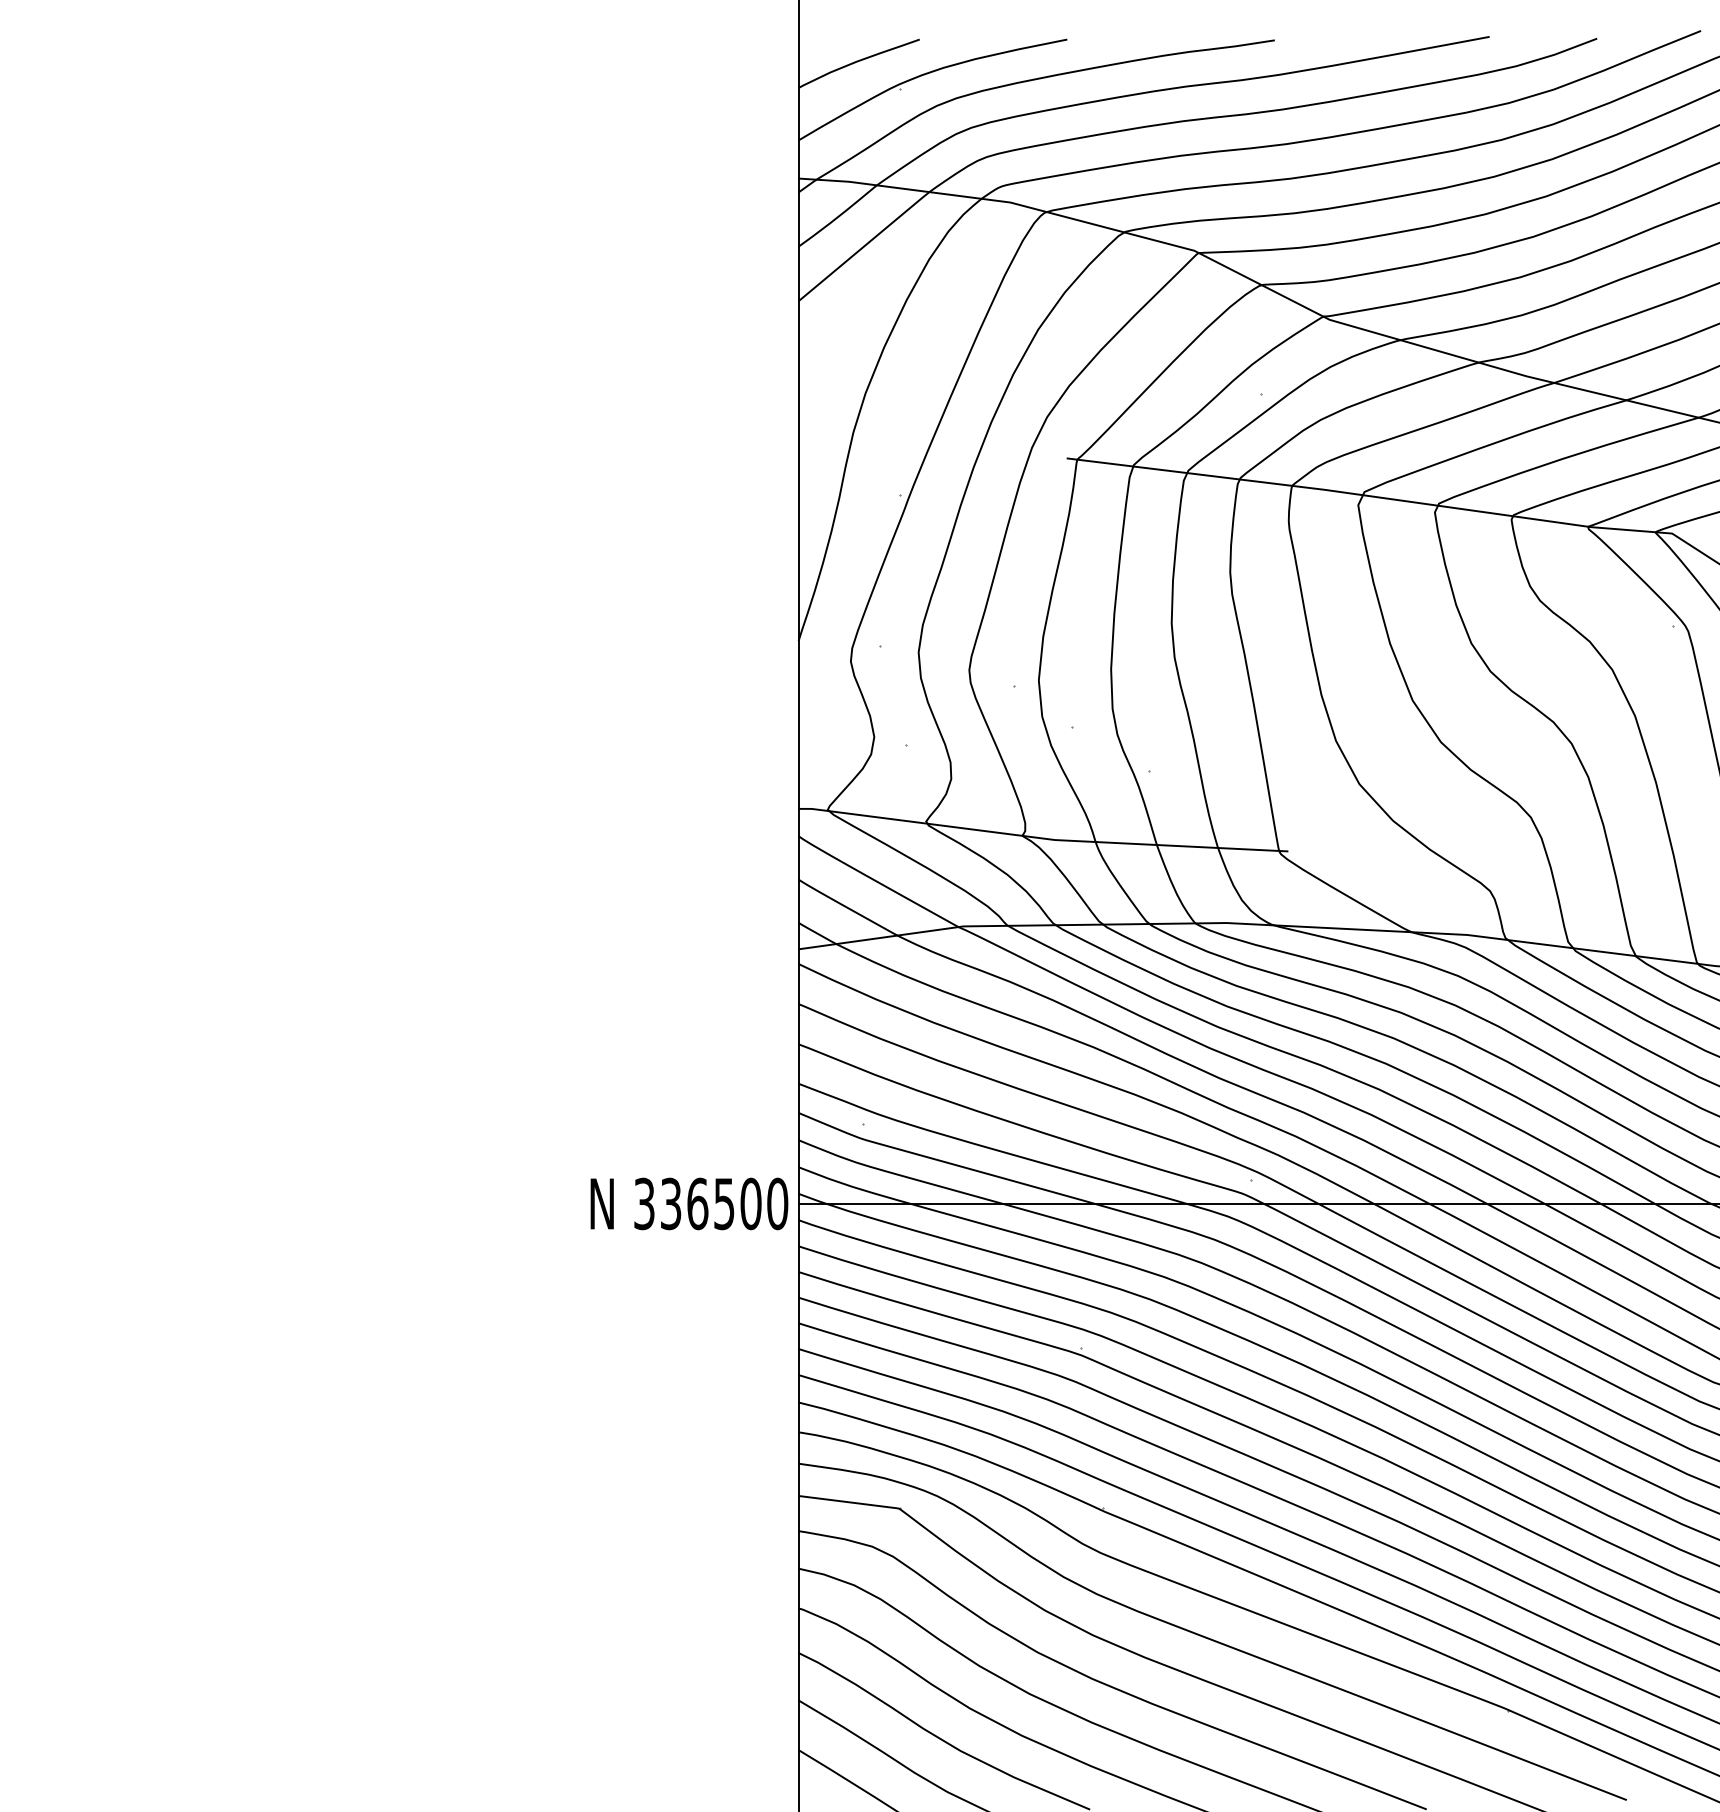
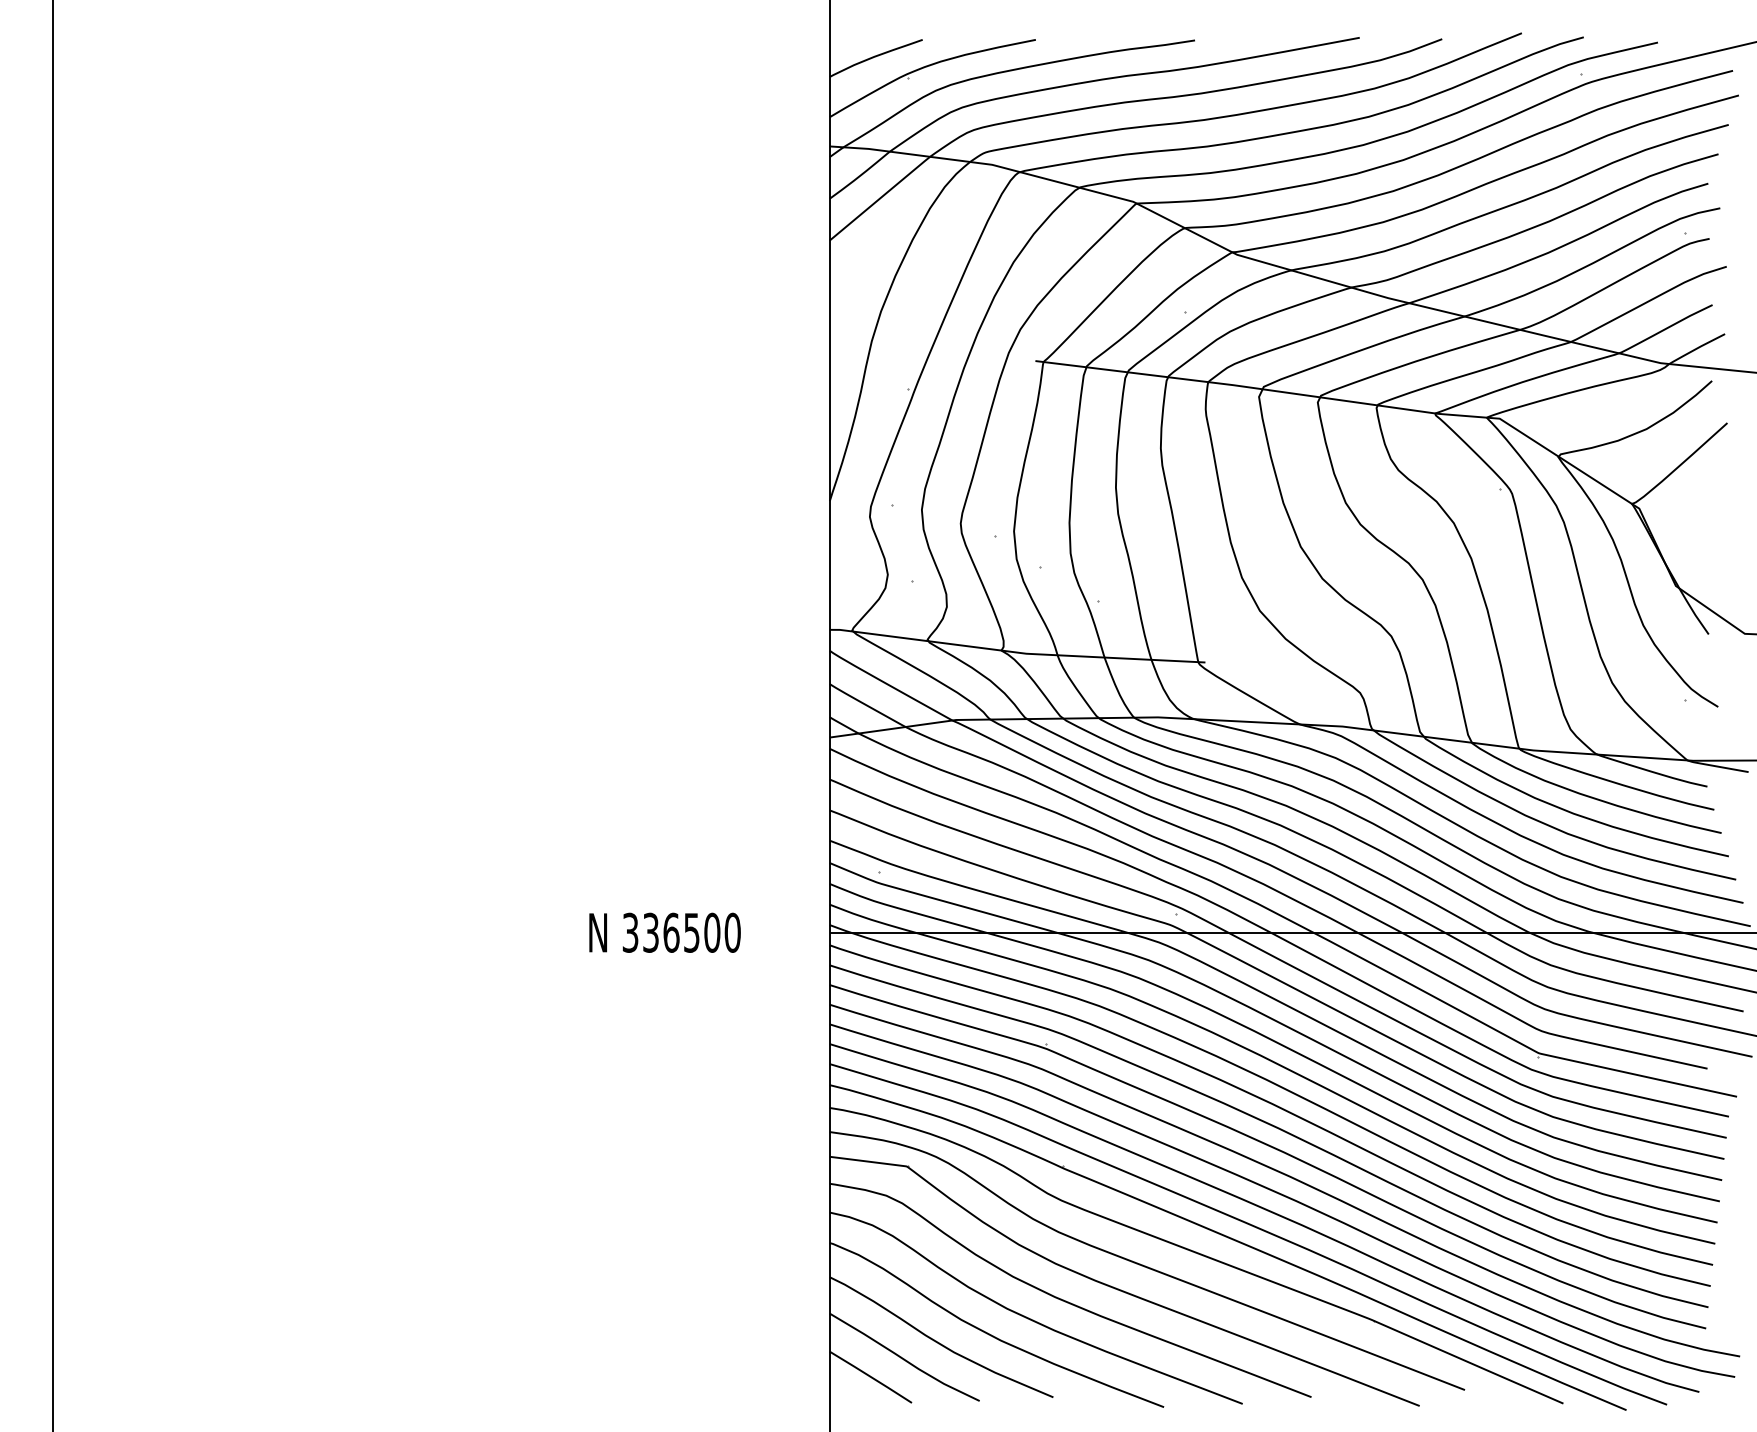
text: (688, 1203) -> (664, 932), moved

